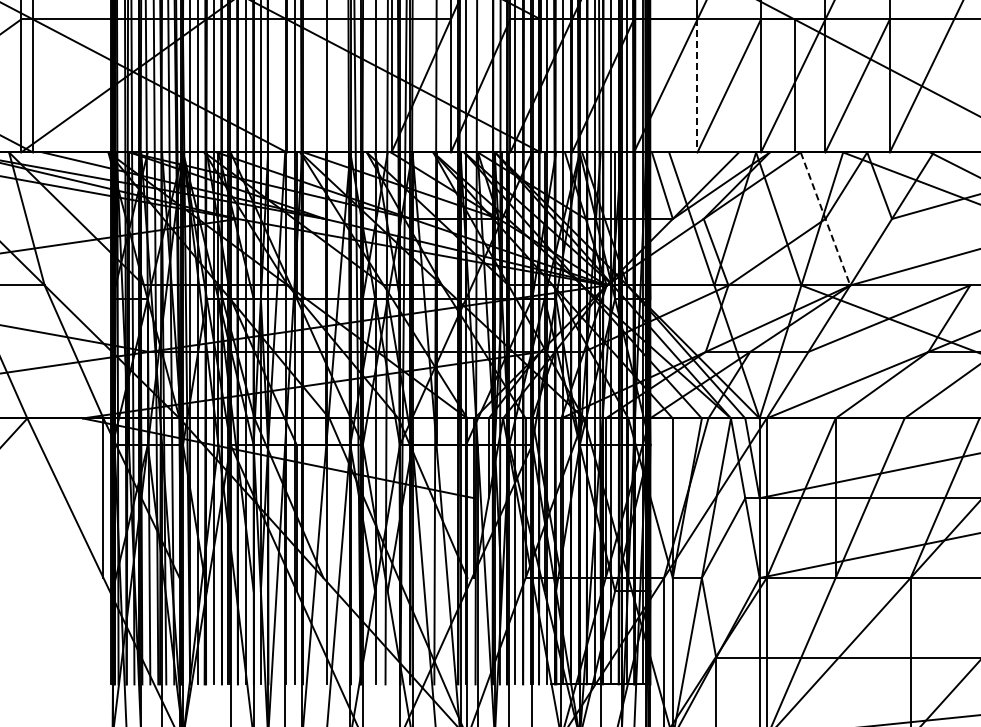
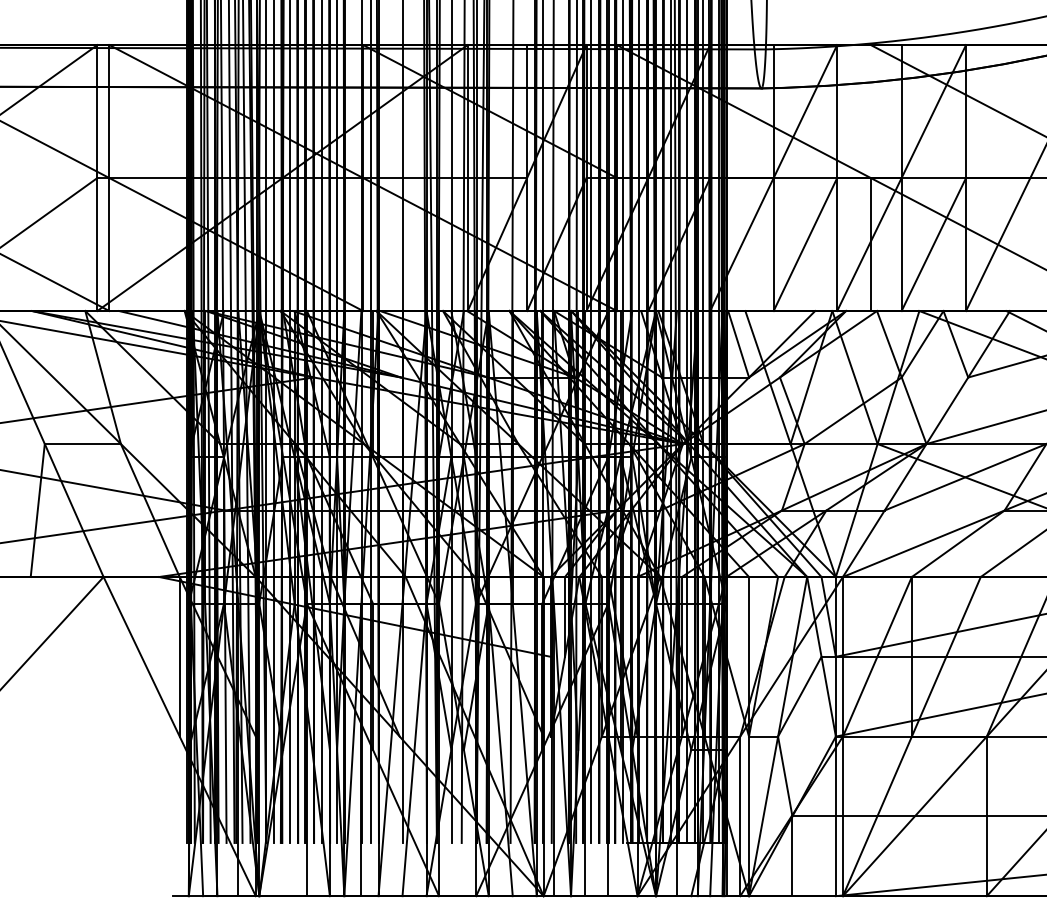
line: (697, 86) -> (773, 245), dashed -> solid
line: (825, 218) -> (901, 377), dashed -> solid

